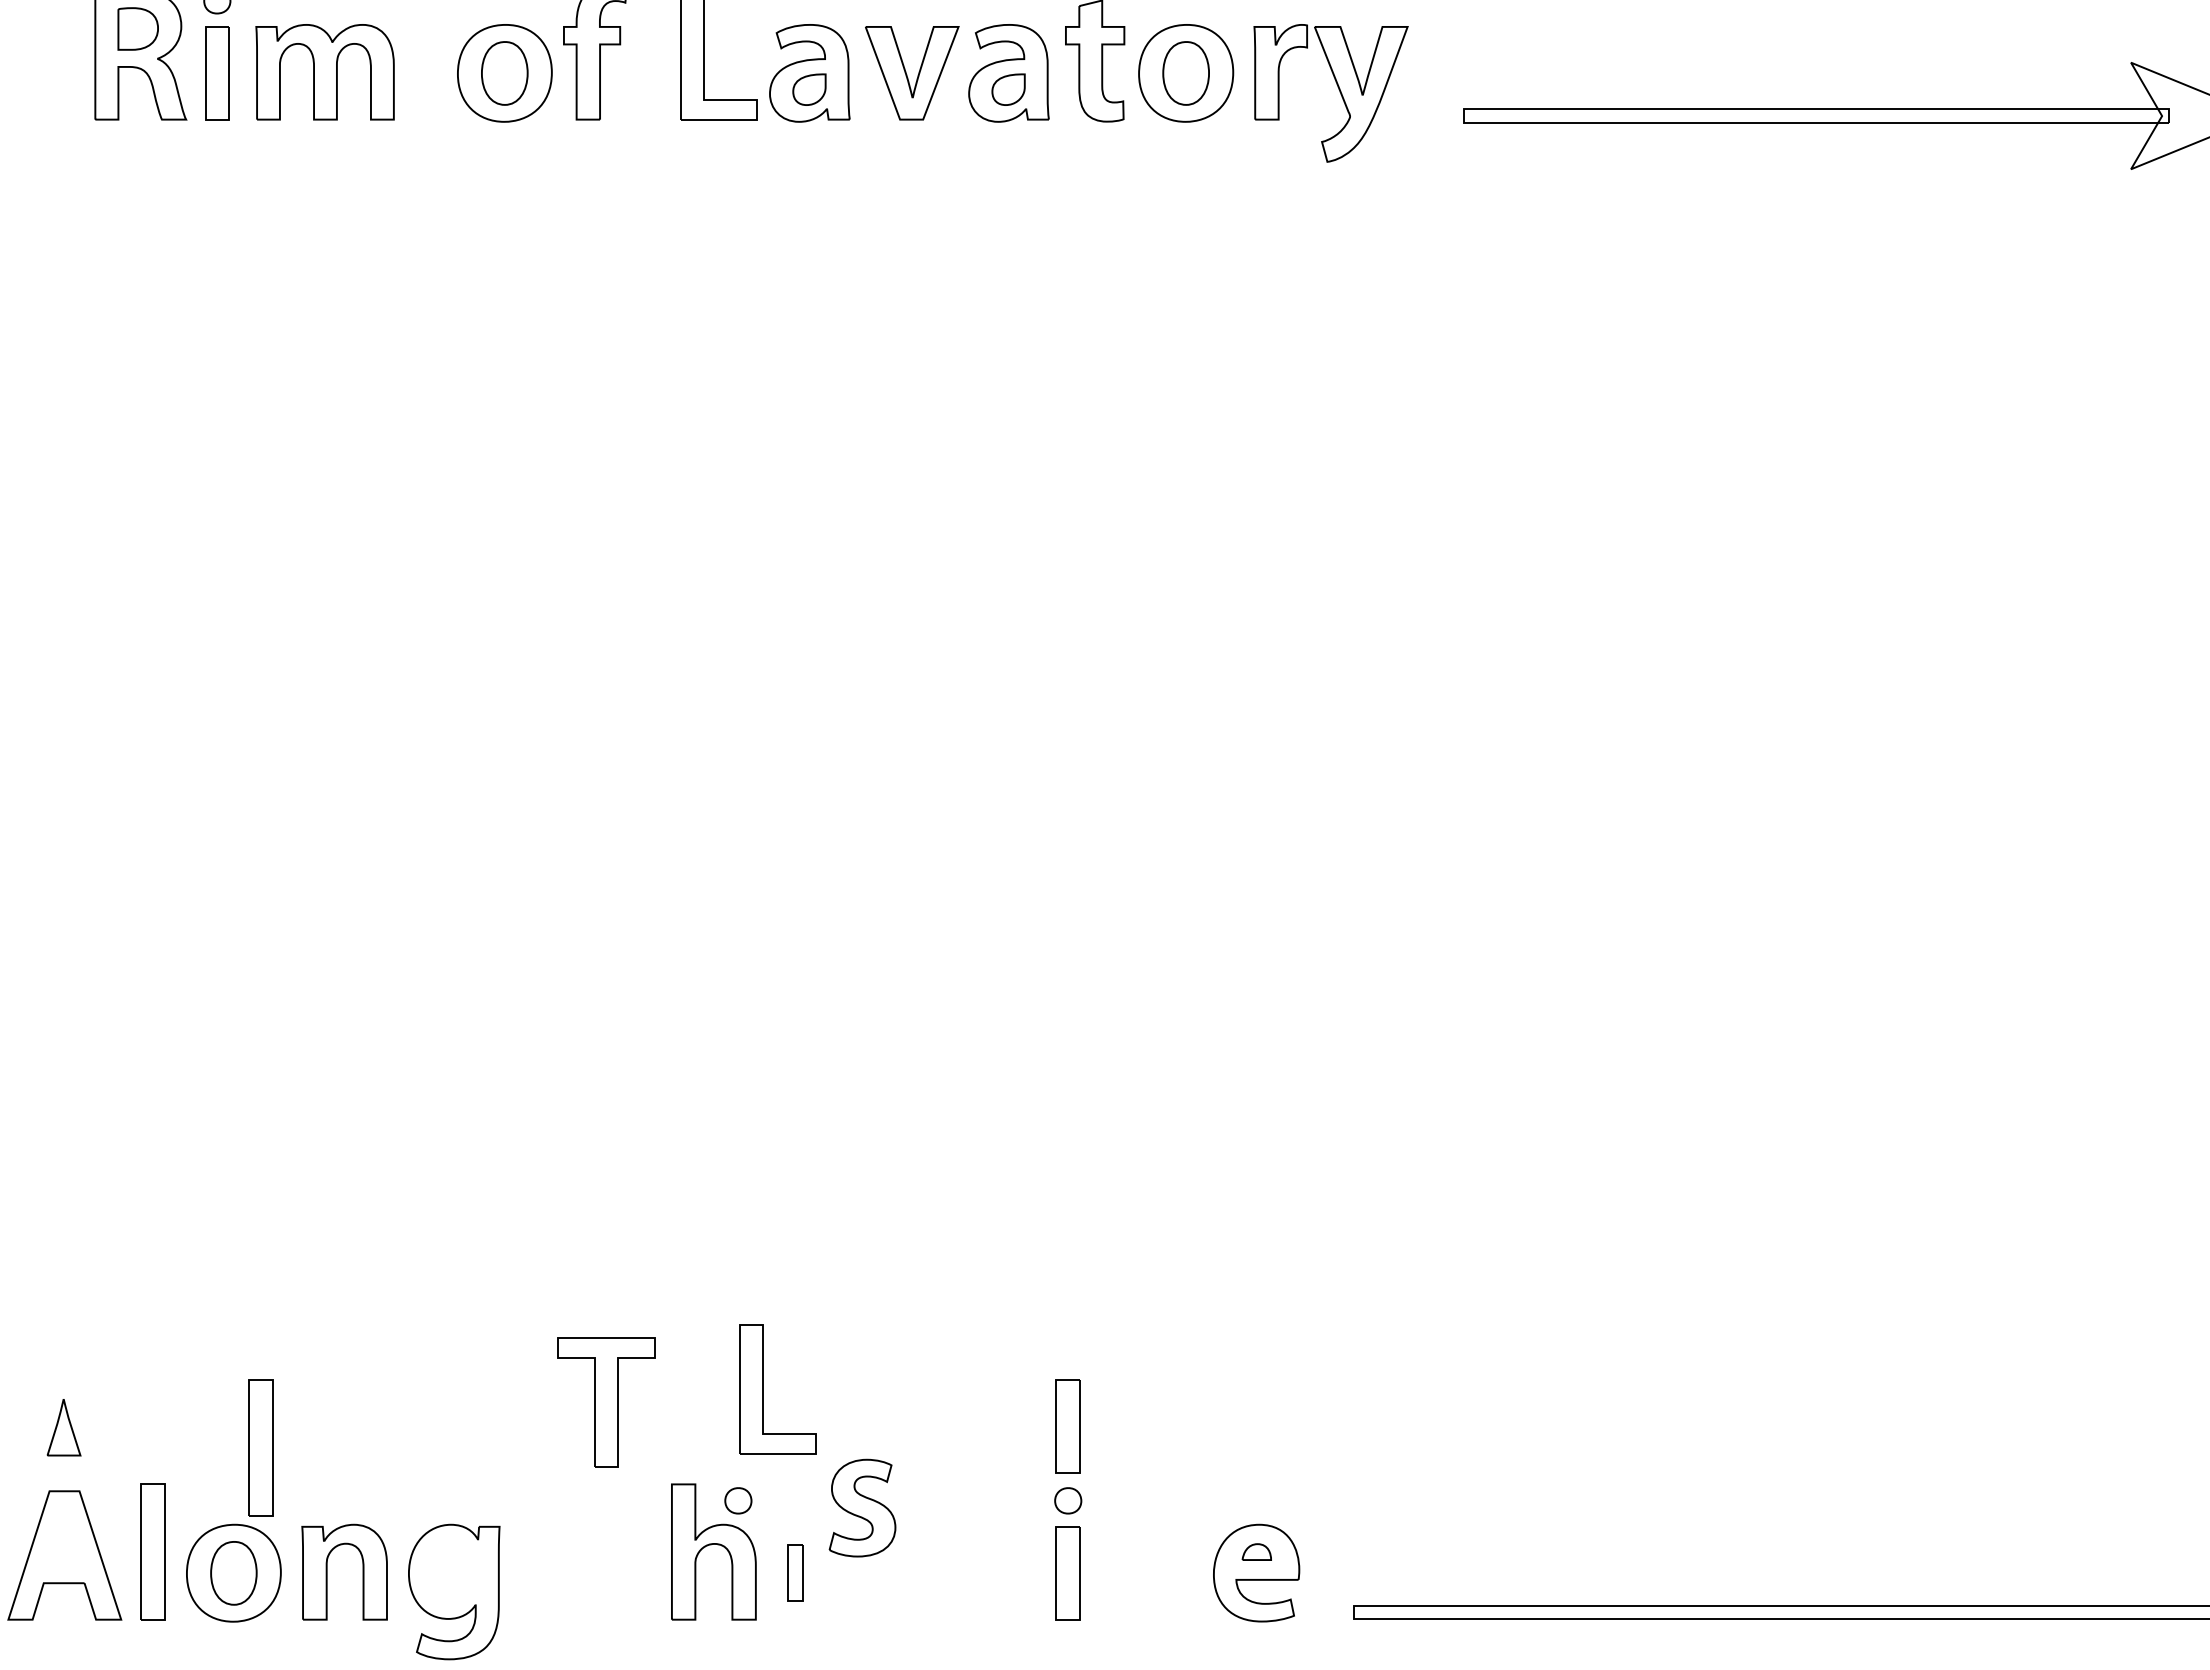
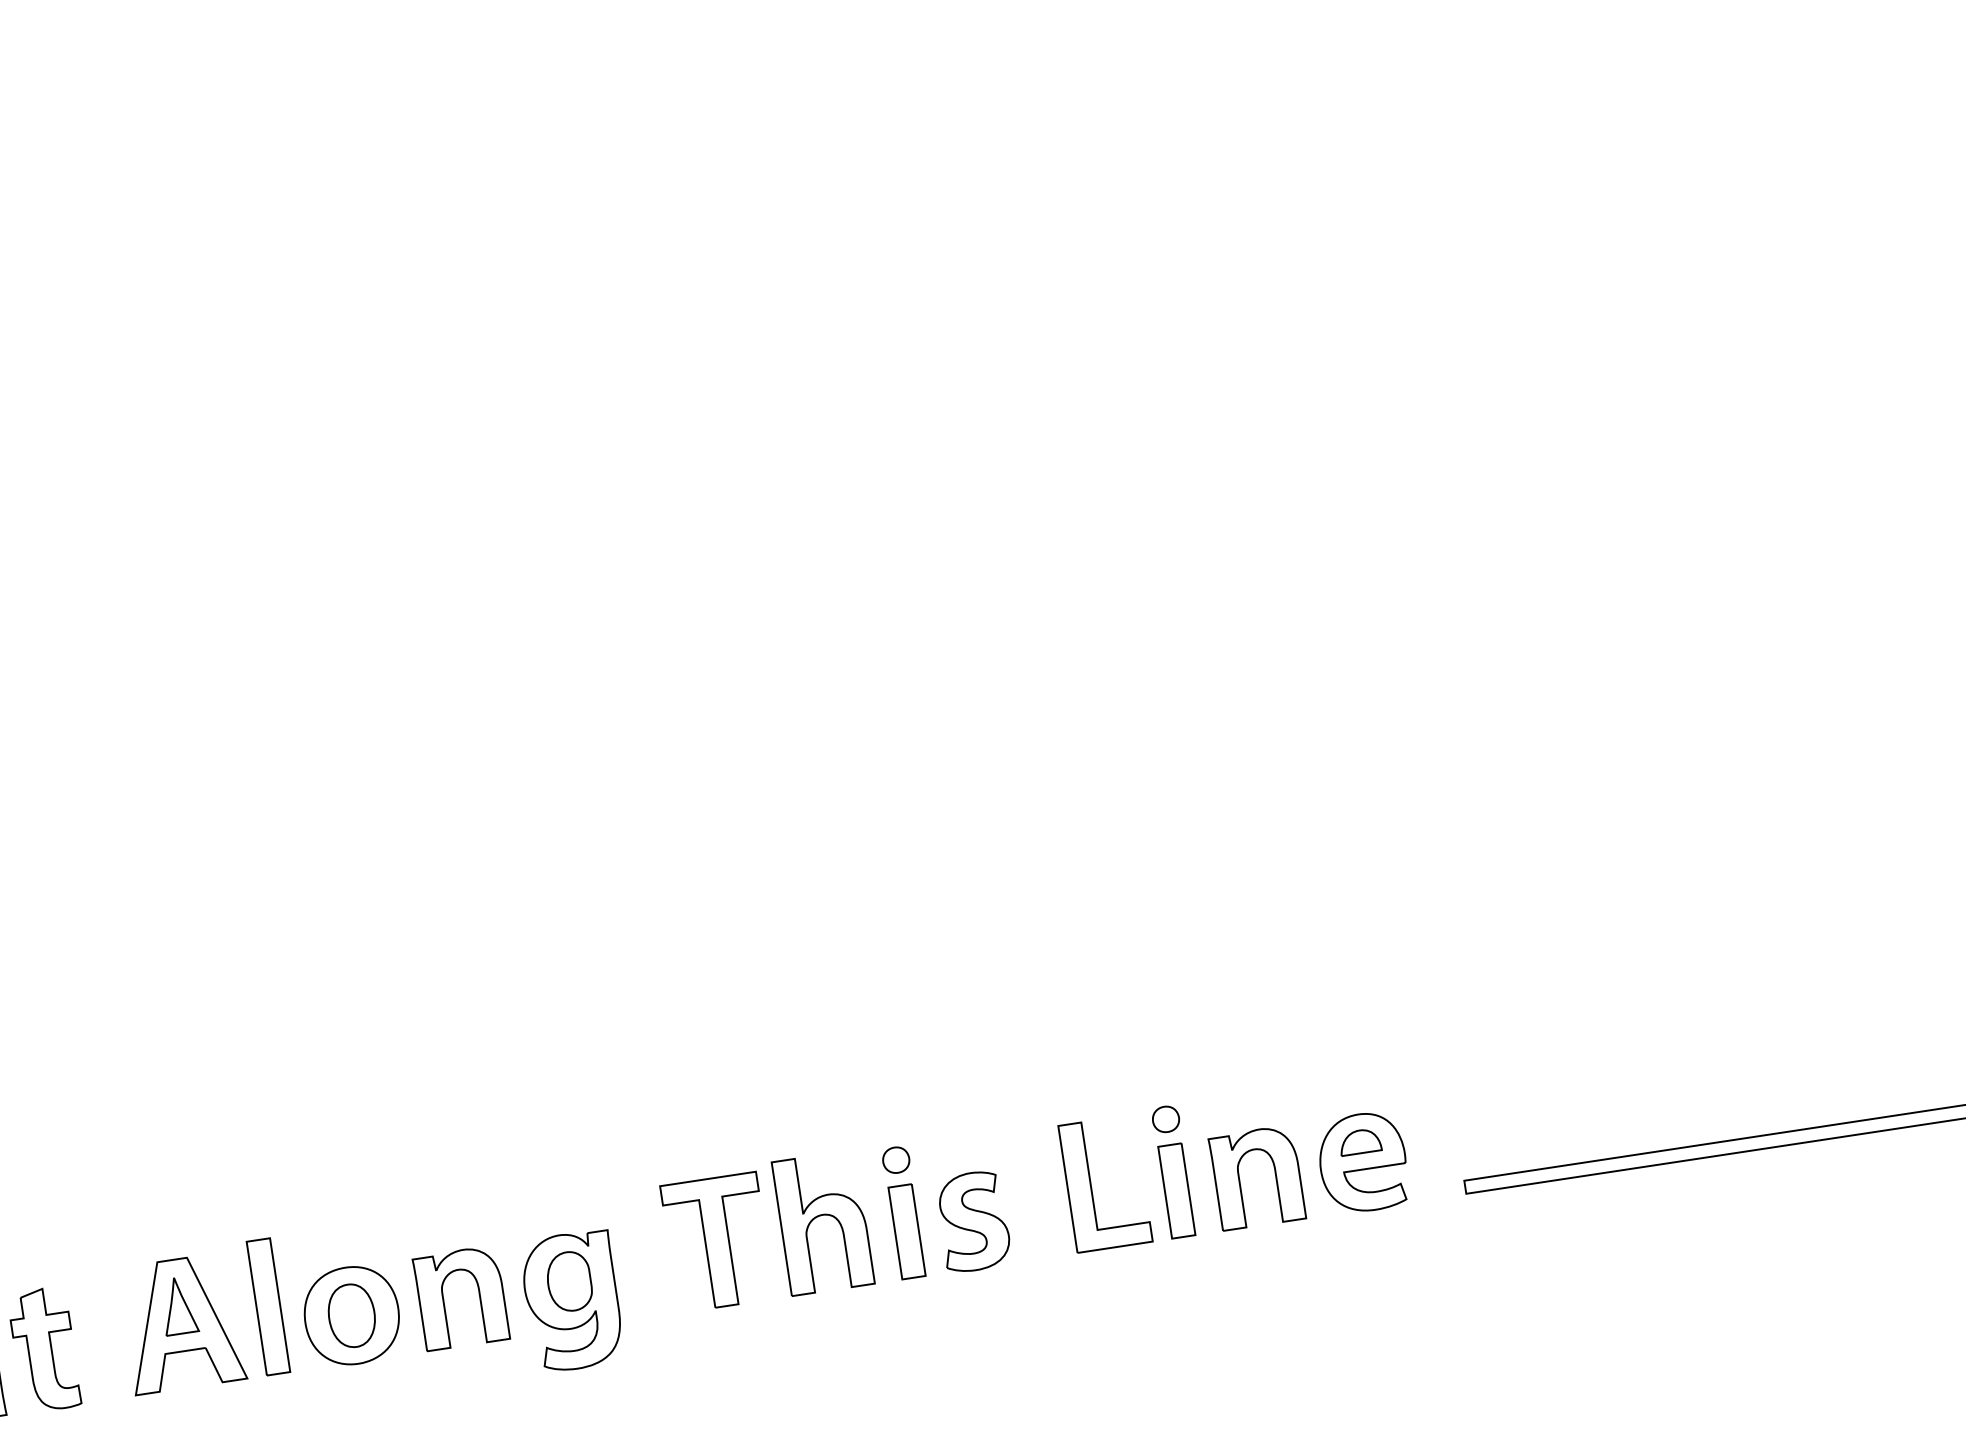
part: (763, 1389) -> (1091, 1185), moved
part: (606, 1402) -> (717, 1242), moved
part: (1067, 1426) -> (1154, 1045), removed
part: (63, 1427) -> (178, 1305), moved
part: (260, 1447) -> (359, 1187), removed
part: (738, 1500) -> (896, 1159), moved
part: (862, 1507) -> (973, 1221), moved
part: (1256, 1551) -> (1359, 1141), size x1.43
part: (453, 1571) -> (568, 1281), added
part: (1132, 1571) -> (1240, 1179), added
part: (795, 1573) -> (907, 1232), size x1.67

